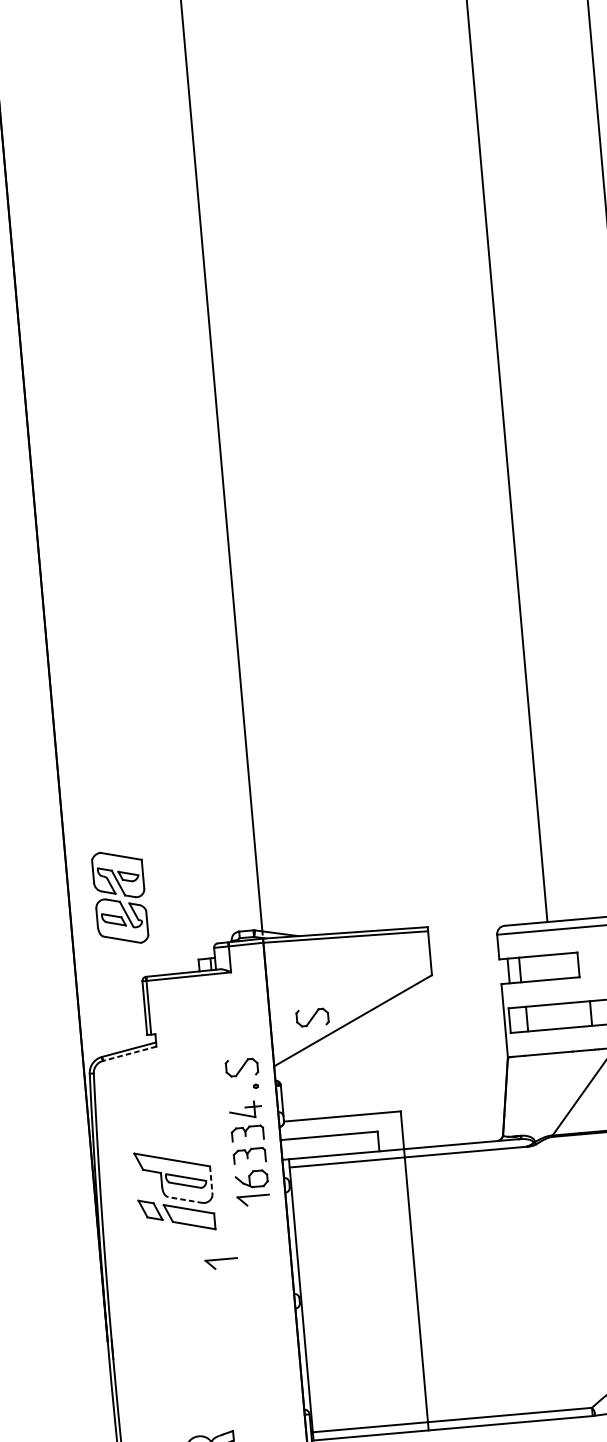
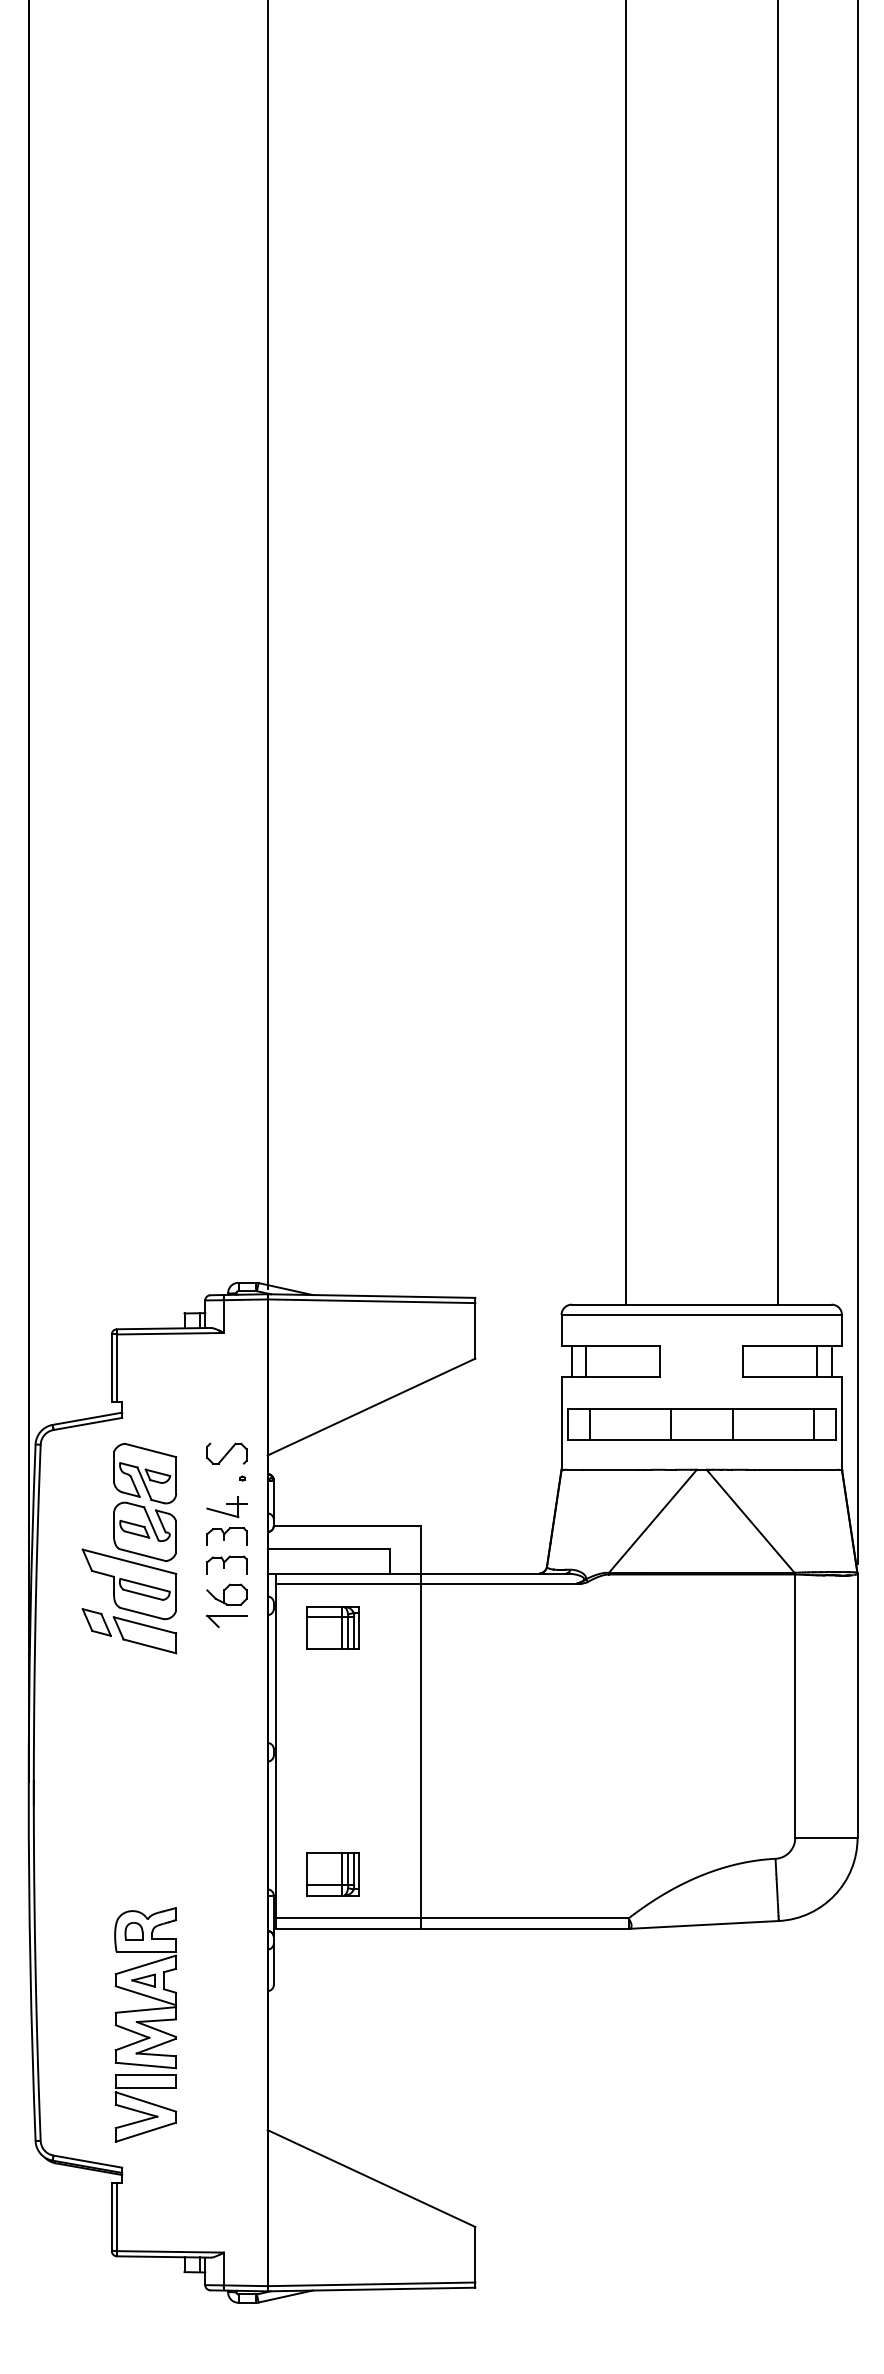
part: (120, 897) -> (145, 1502), moved
part: (312, 1017) -> (320, 1398), removed
line: (129, 1053) -> (87, 1423), dashed -> solid
line: (211, 1181) -> (176, 1592), dashed -> solid
part: (337, 1197) -> (332, 1627), added
line: (185, 1200) -> (141, 1613), dashed -> solid
part: (221, 1264) -> (179, 1697), removed
part: (354, 1393) -> (332, 1874), added

